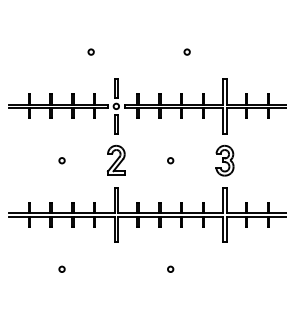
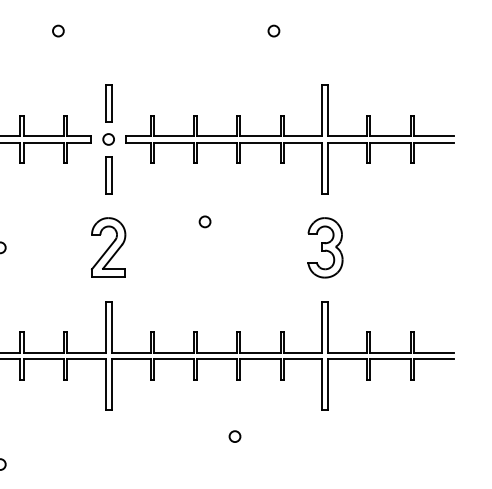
circle: (186, 51) -> (272, 29), moved
circle: (170, 160) -> (204, 221), moved
circle: (170, 268) -> (234, 434), moved

